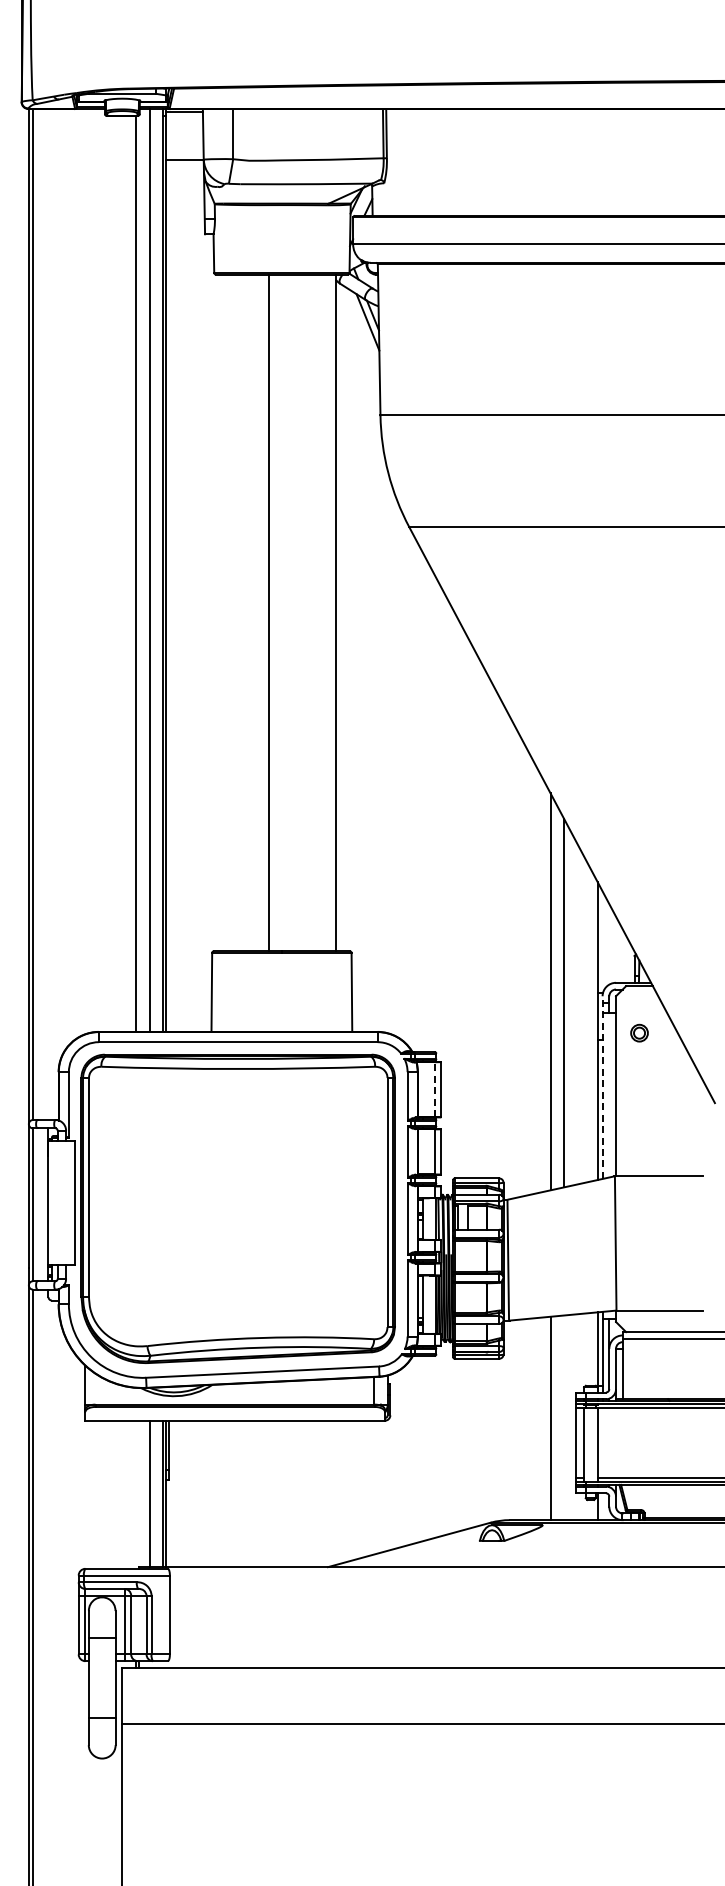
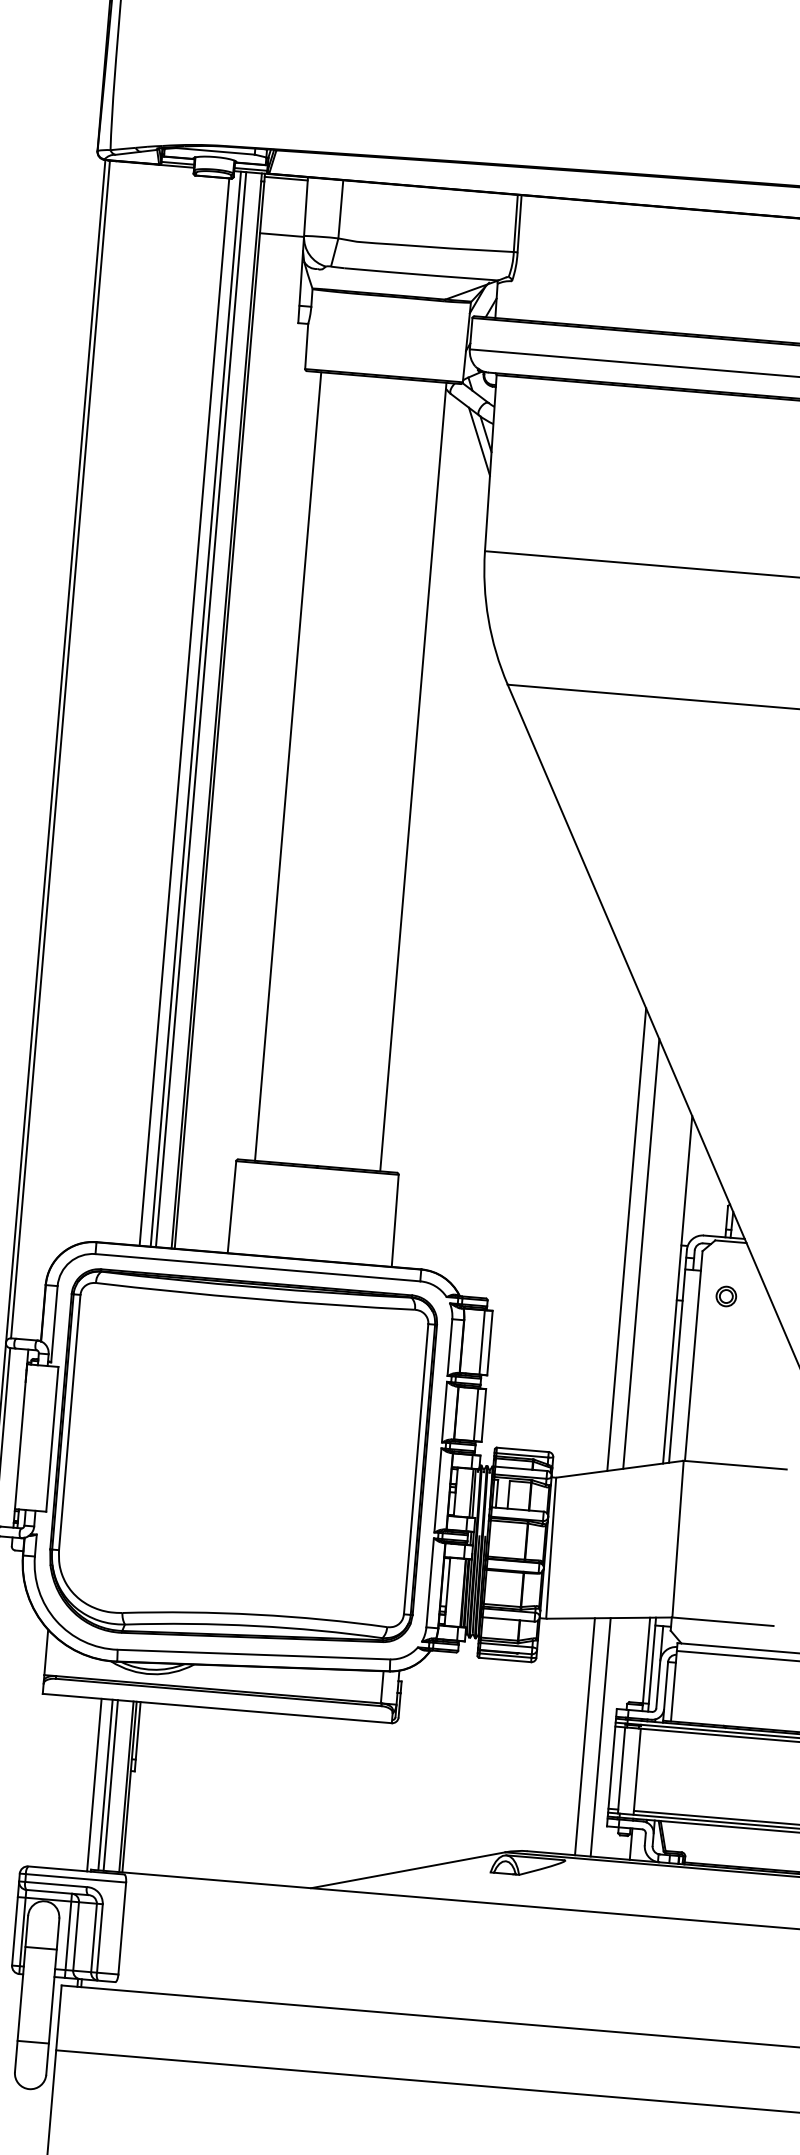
line: (145, 570) -> (195, 709), added
line: (269, 612) -> (288, 766), moved
line: (602, 1087) -> (677, 1356), dashed -> solid
line: (434, 1089) -> (481, 1342), dashed -> solid
line: (563, 1417) -> (600, 1736), added
line: (145, 1493) -> (105, 1784), added
line: (135, 1494) -> (93, 1784), added

